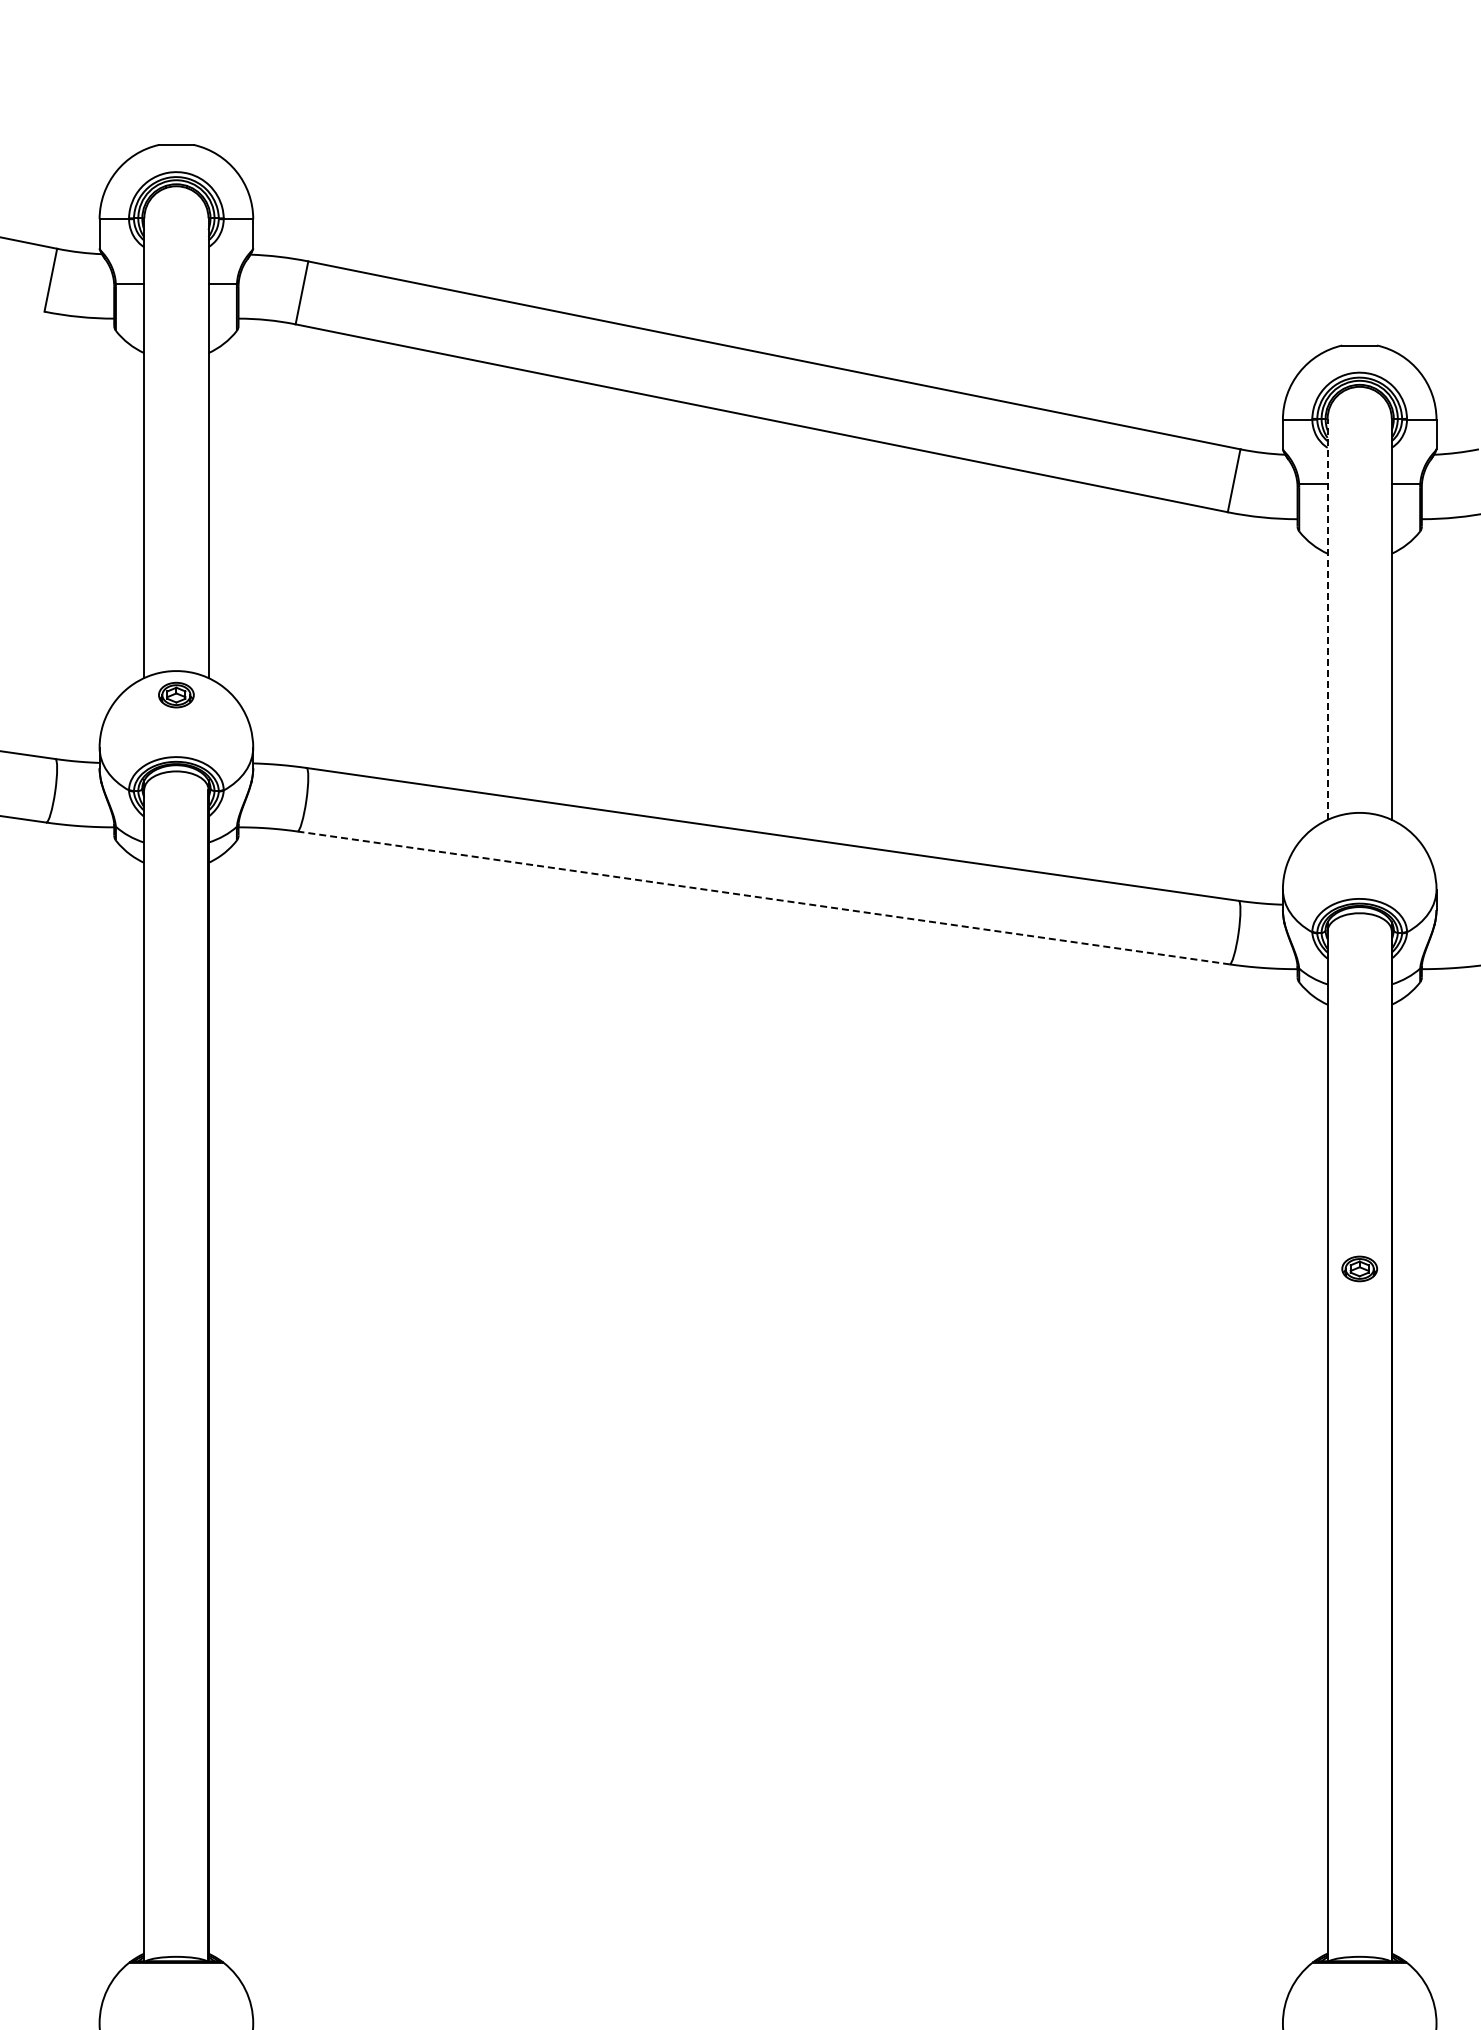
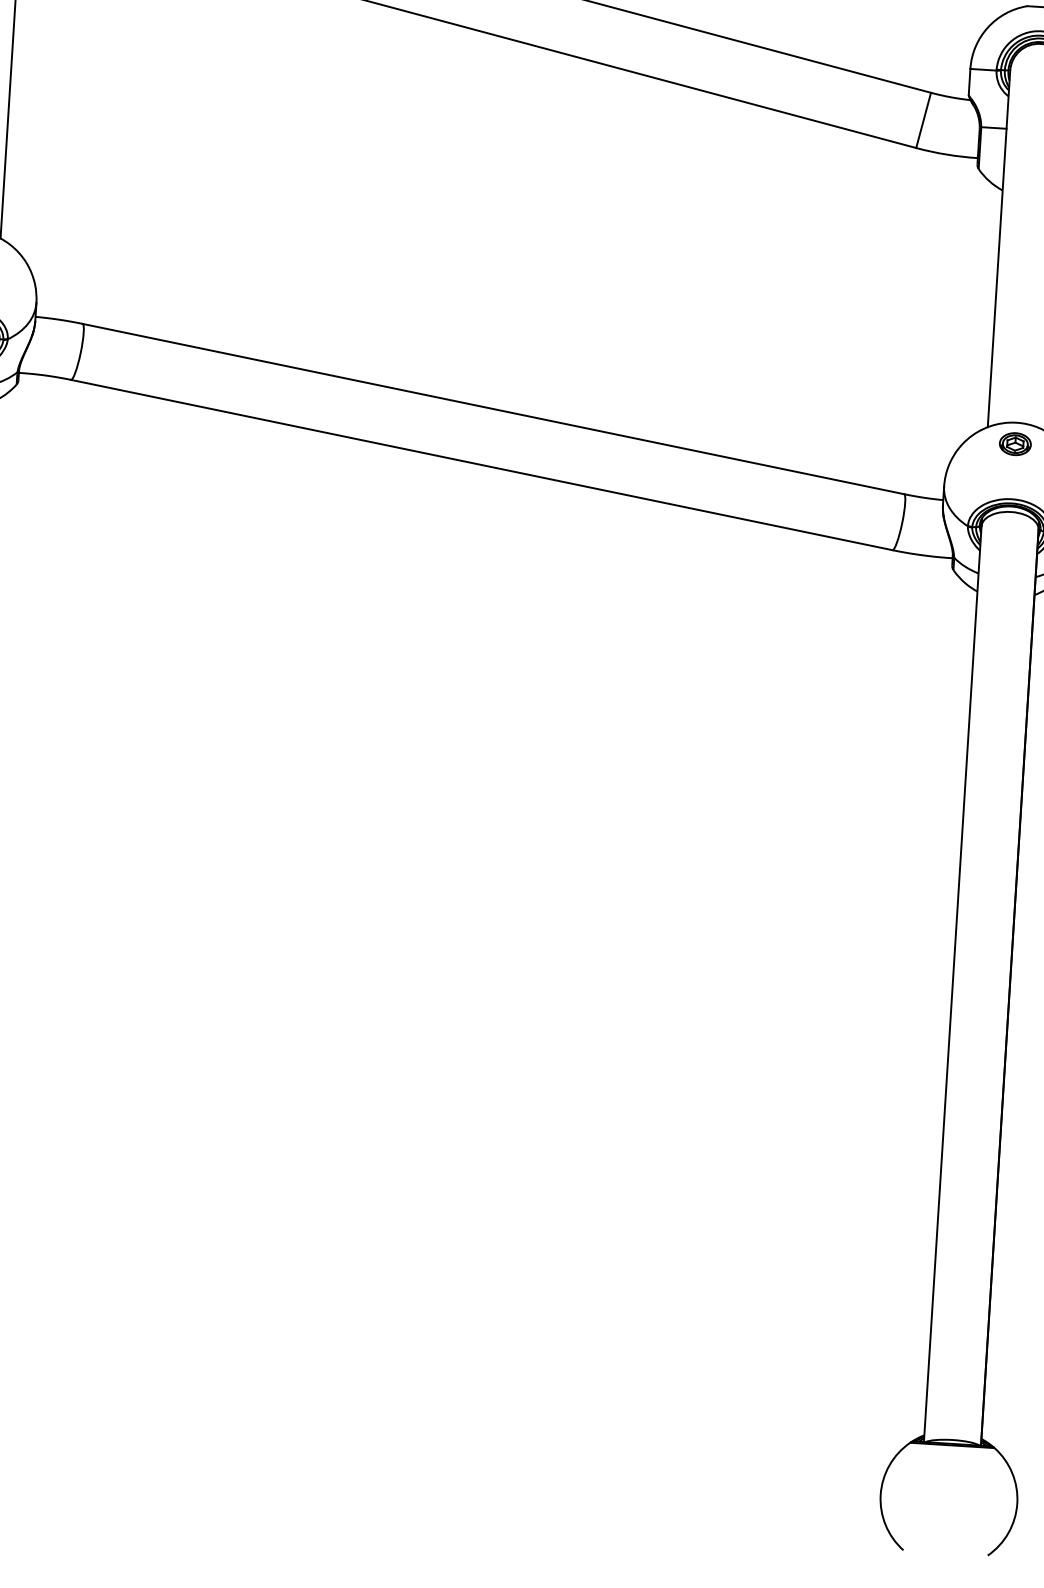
line: (1327, 618) -> (998, 248), dashed -> solid
line: (763, 897) -> (481, 464), dashed -> solid
part: (1359, 1268) -> (1015, 443), moved

